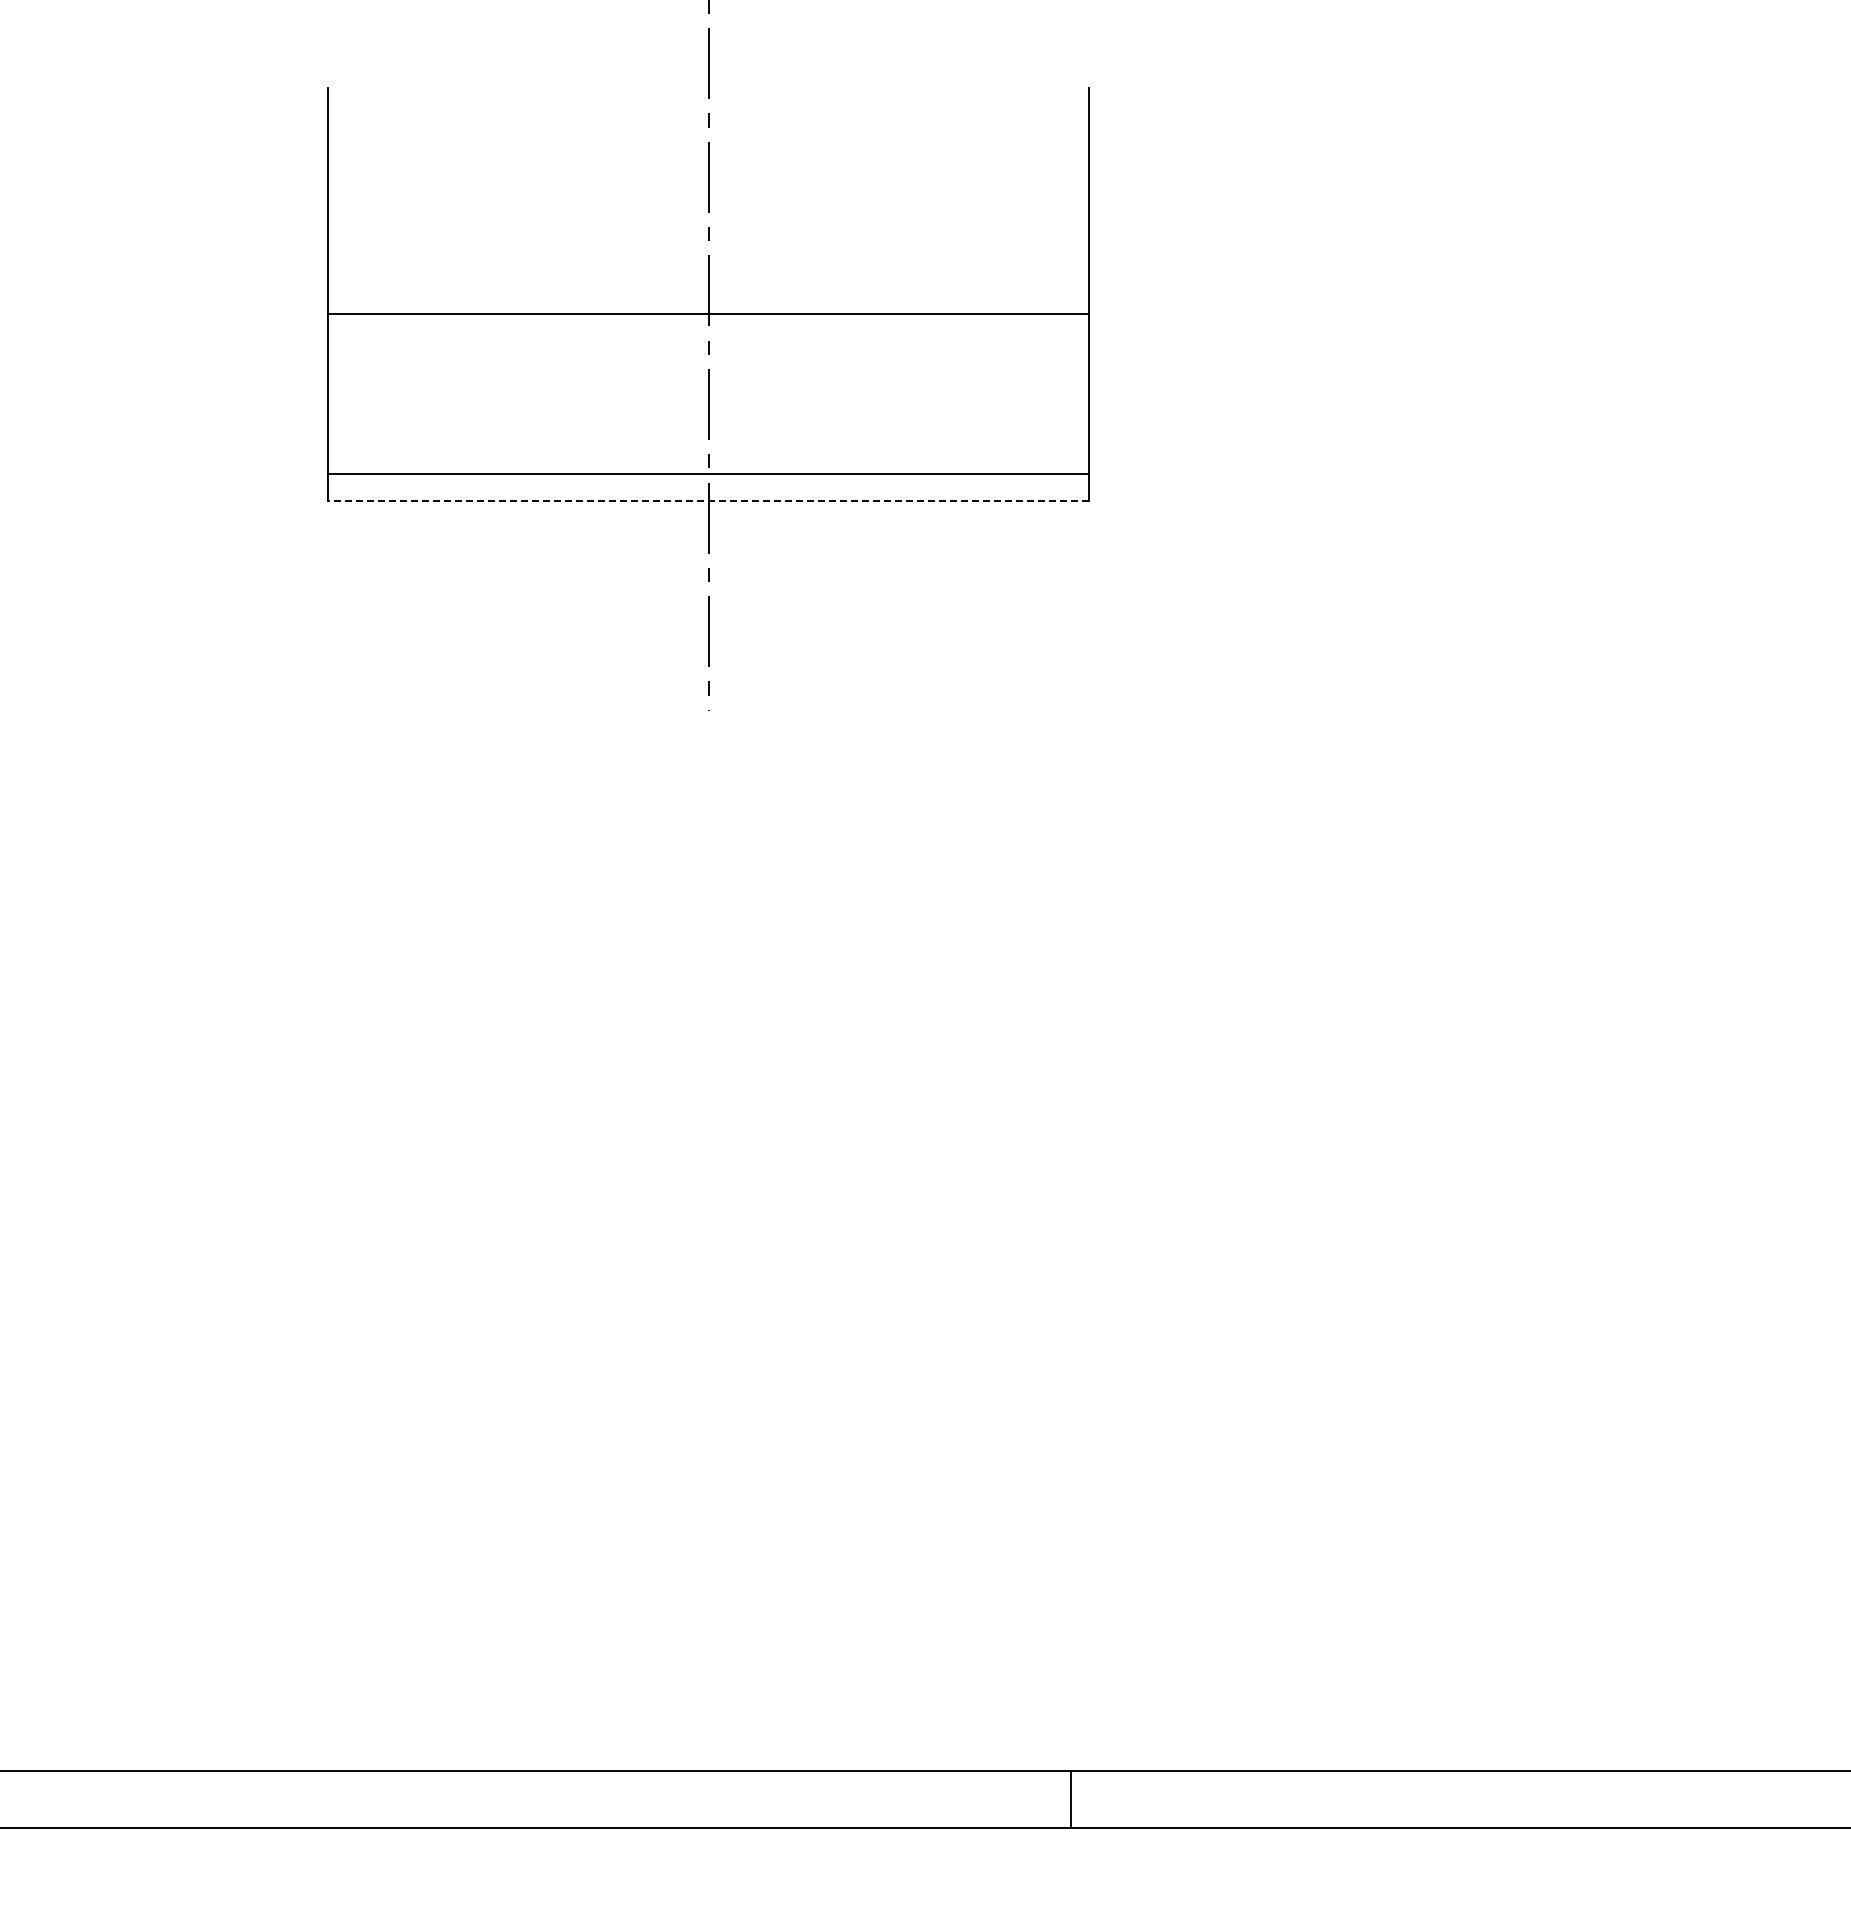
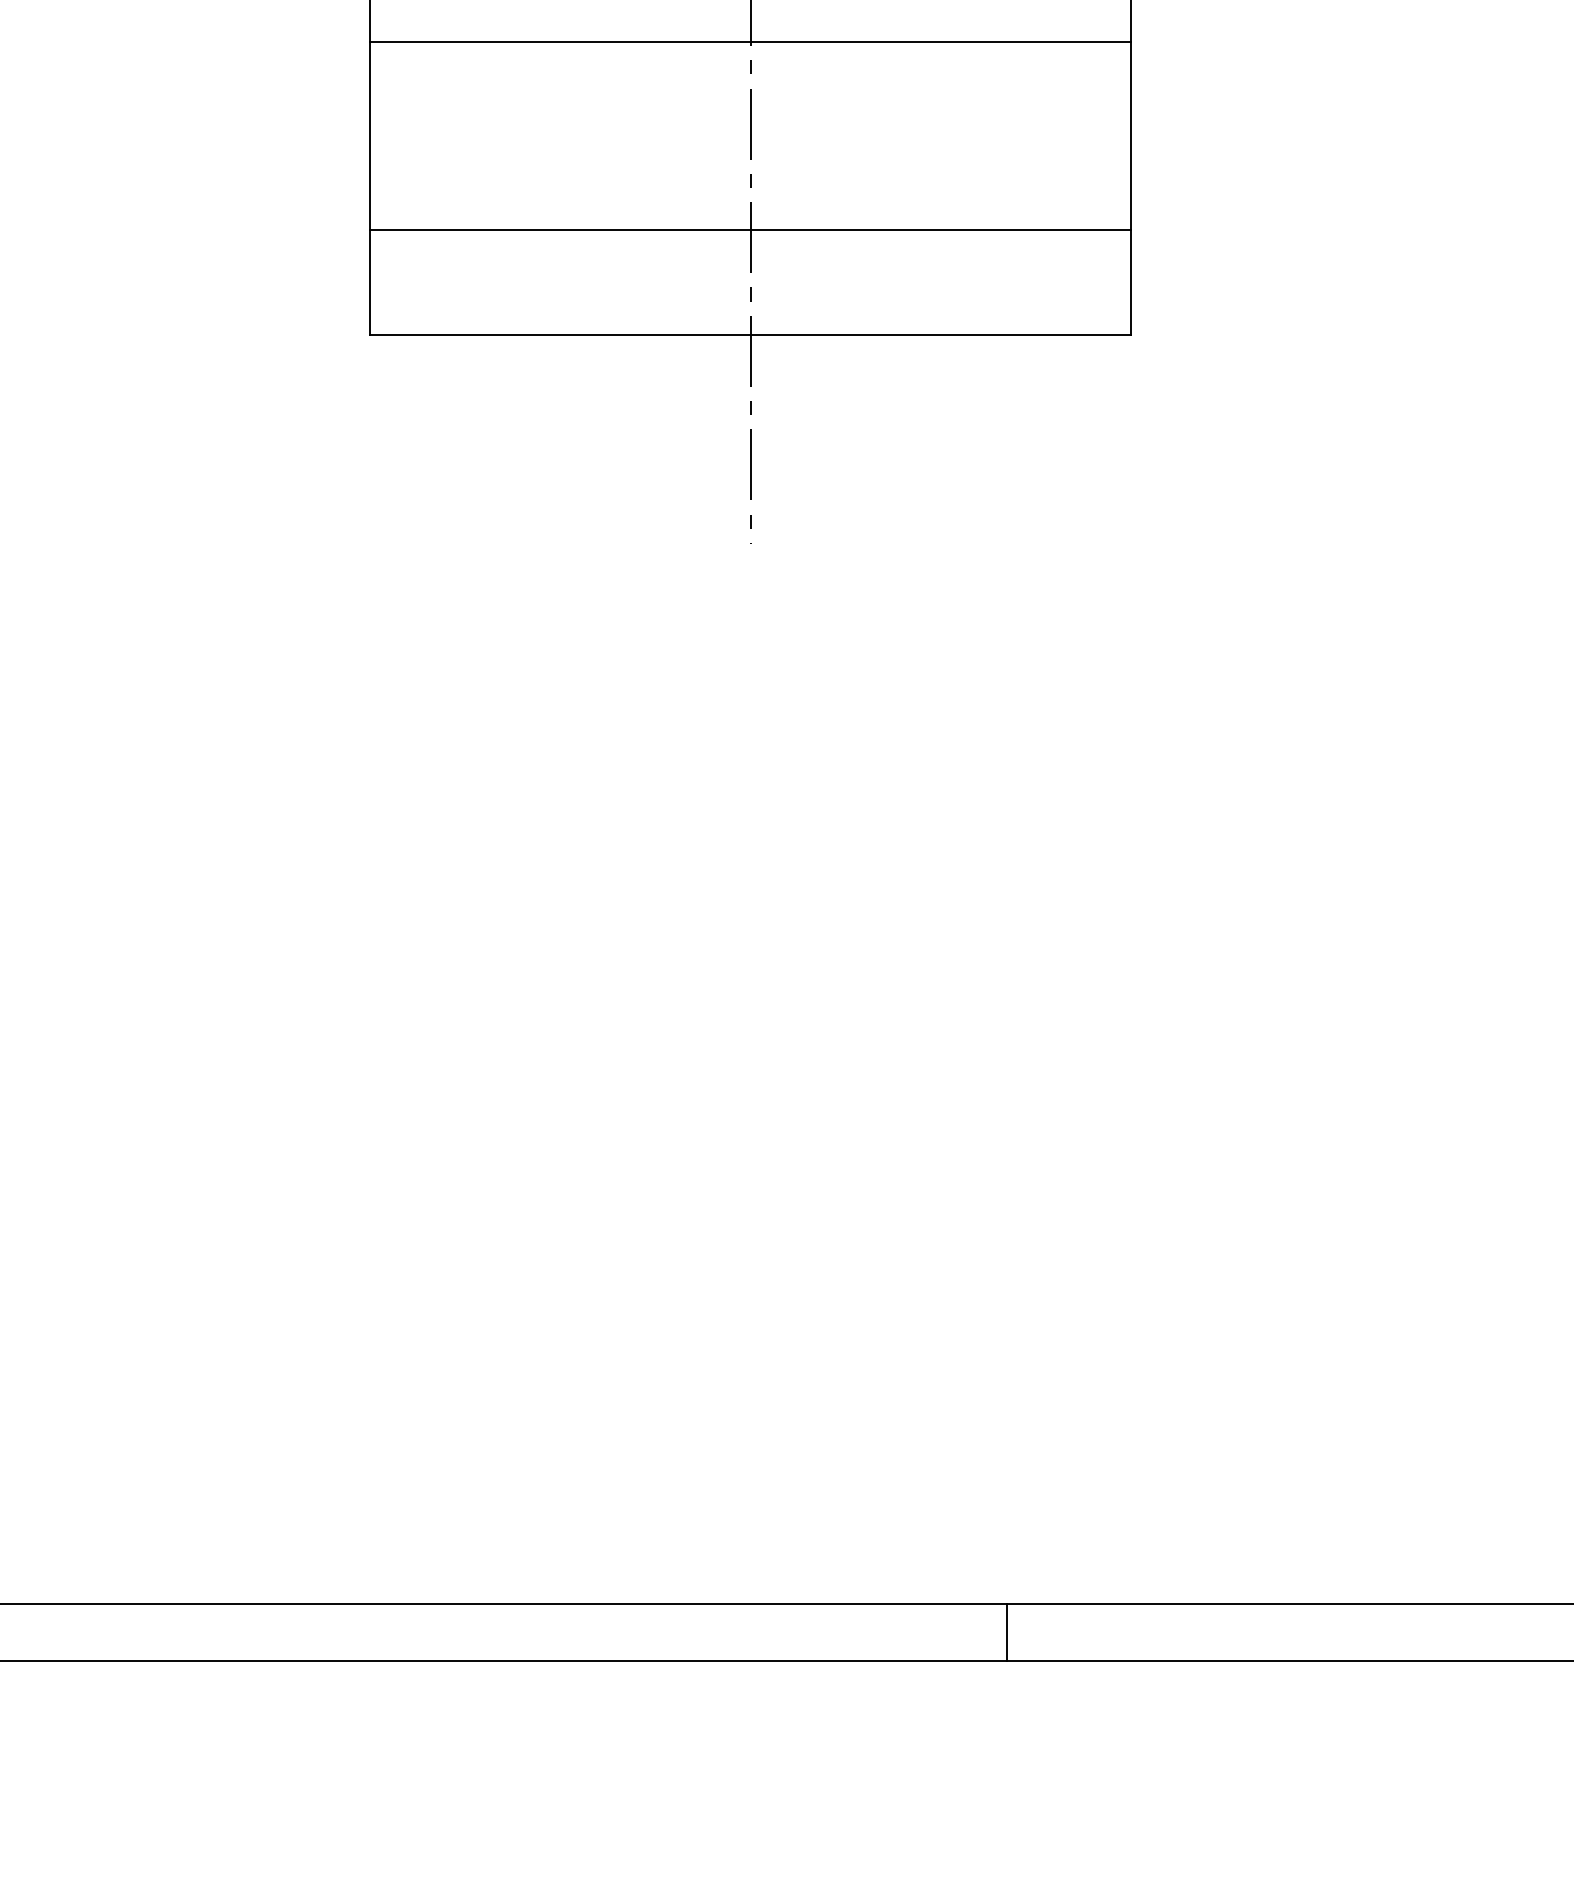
line: (708, 314) -> (750, 41), moved
line: (708, 473) -> (750, 229), moved
line: (708, 501) -> (750, 334), dashed -> solid
line: (1071, 1799) -> (1006, 1632), moved

